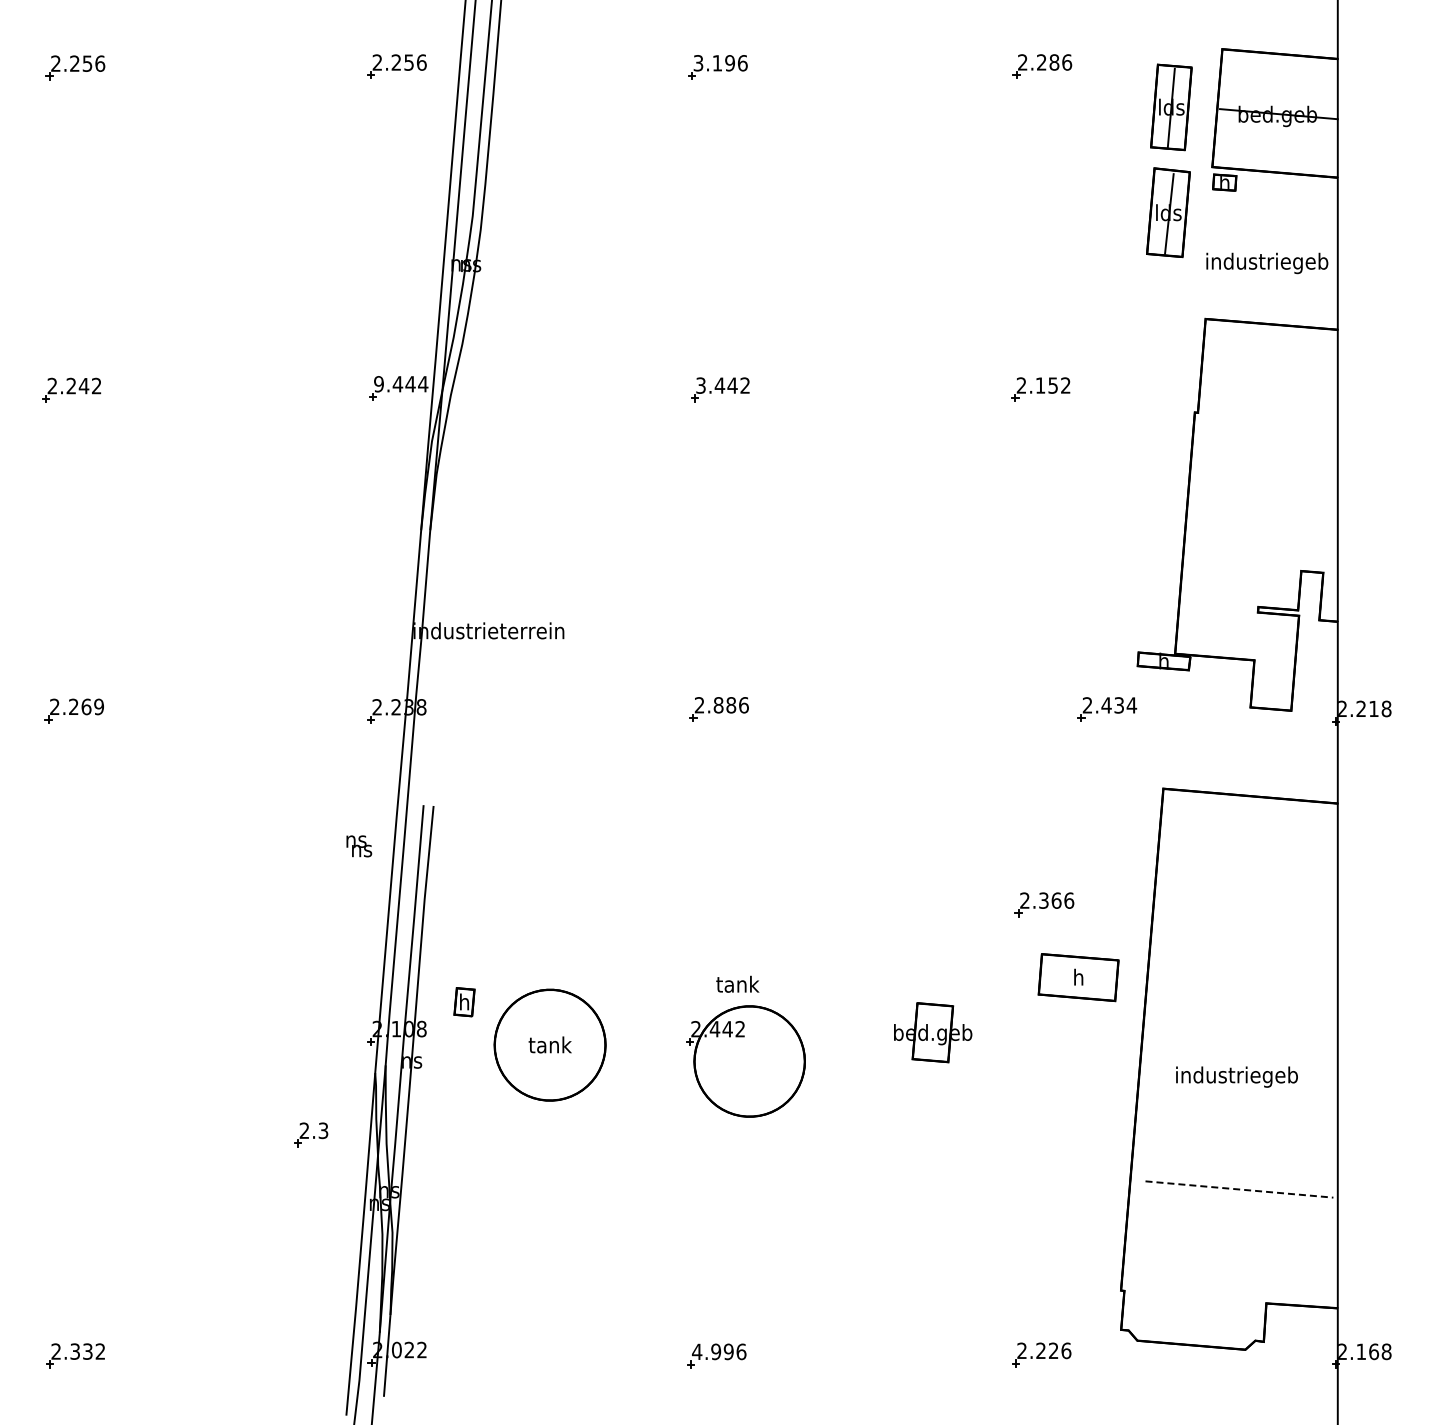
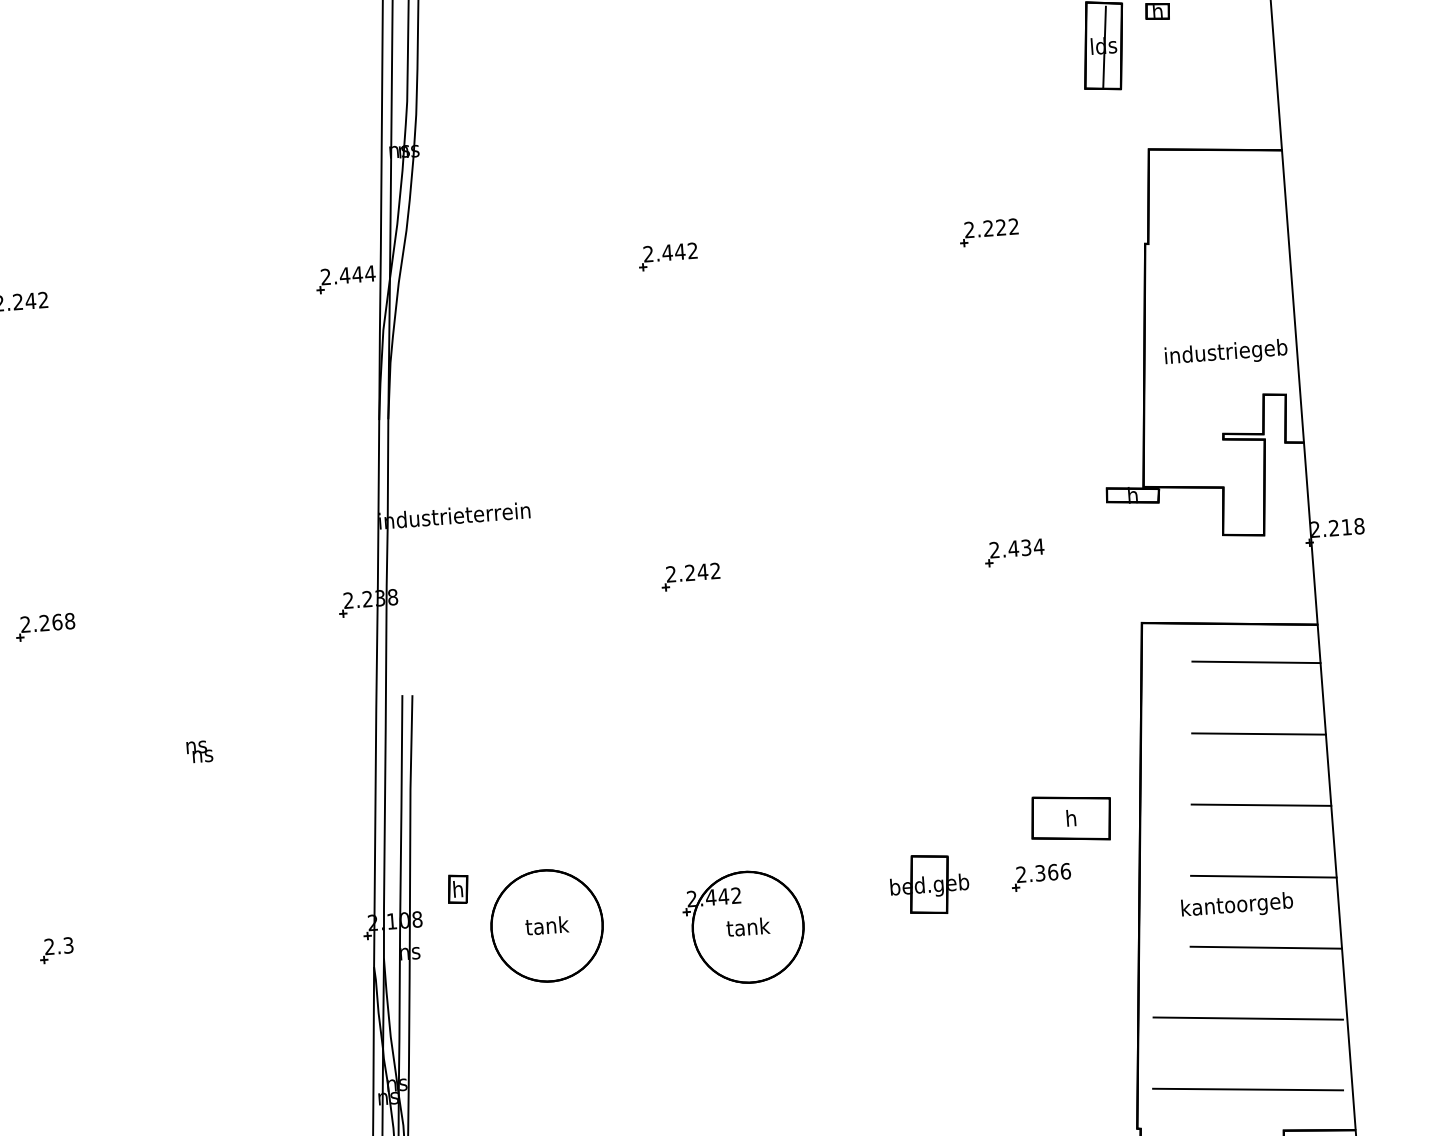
text: (1267, 263) -> (1226, 353), moved
text: (378, 384) -> (325, 277), 9.444 -> 2.444
text: (700, 385) -> (648, 254), 3.442 -> 2.442
text: (1046, 385) -> (994, 228), 2.152 -> 2.222
text: (730, 705) -> (702, 572), 2.886 -> 2.242
text: (99, 706) -> (70, 620), 2.269 -> 2.268
part: (1107, 709) -> (1014, 552), moved
line: (1273, 835) -> (1255, 661), added
text: (359, 846) -> (200, 751), moved
part: (1044, 904) -> (1041, 877), moved
line: (1271, 907) -> (1259, 733), added
line: (1268, 978) -> (1261, 805), added
text: (737, 983) -> (747, 926), moved
line: (1265, 1049) -> (1263, 876), added
text: (1236, 1076) -> (1236, 905), industriegeb -> kantoorgeb
line: (1262, 1120) -> (1266, 947), added
part: (311, 1134) -> (56, 950), moved
line: (1239, 1189) -> (1248, 1018), dashed -> solid
line: (1233, 1259) -> (1247, 1089), added

